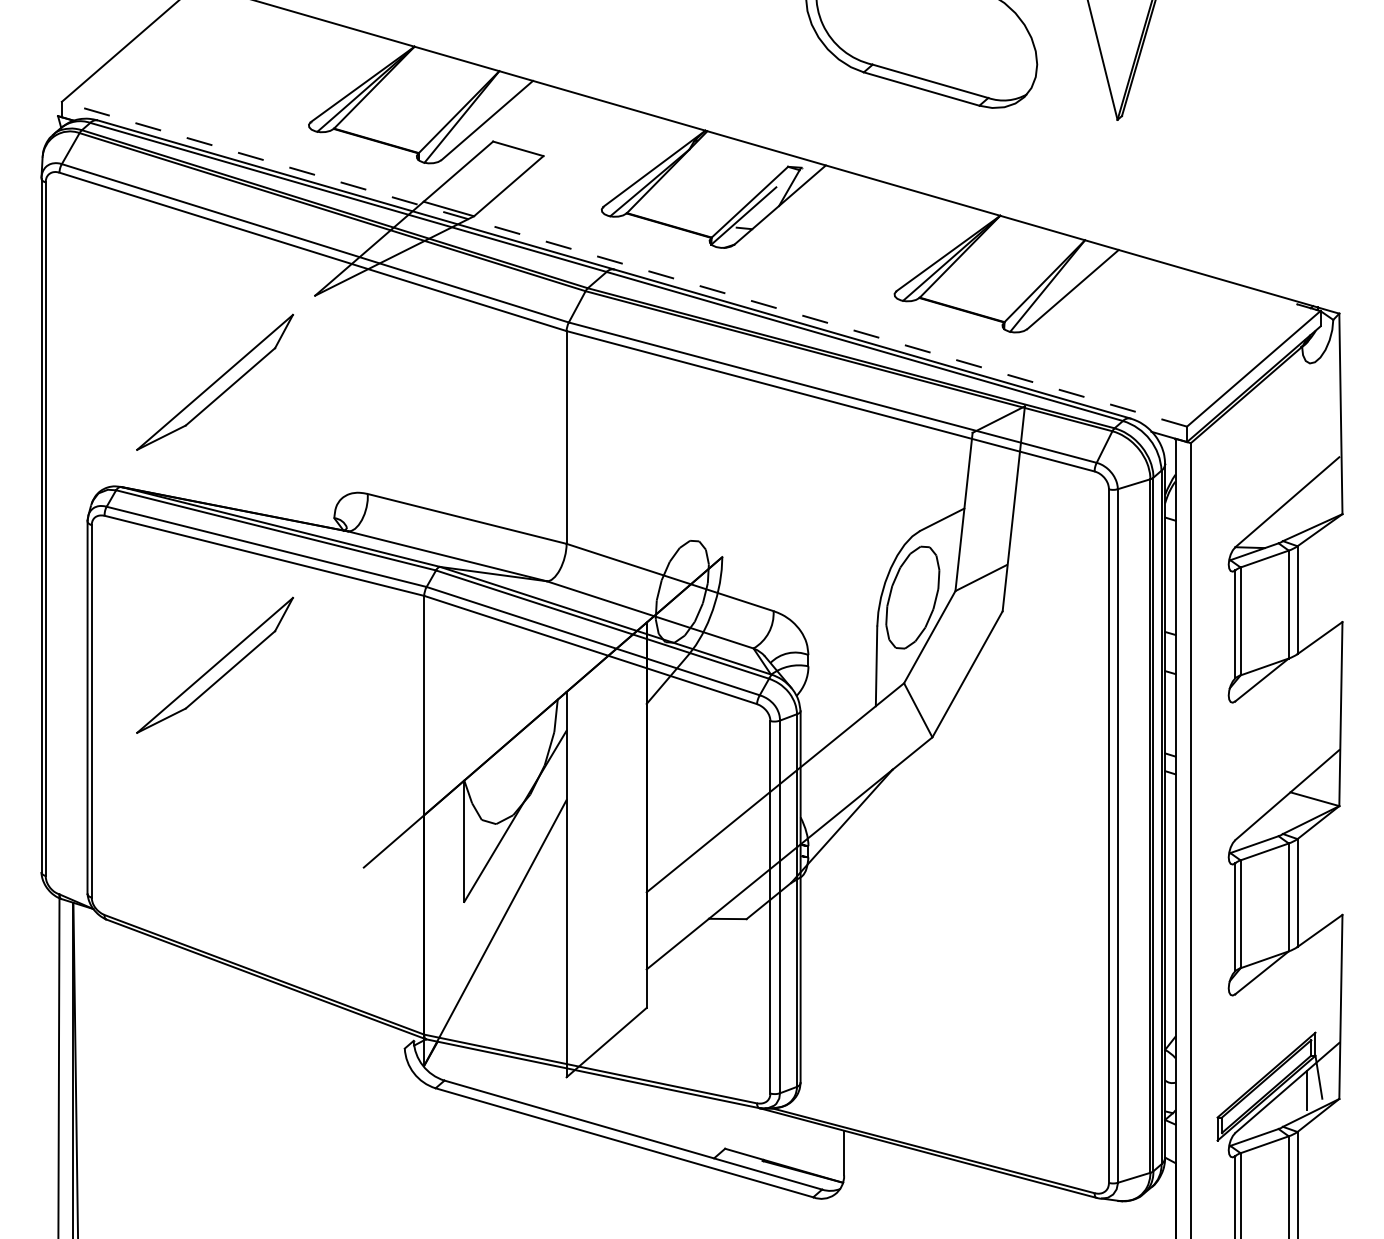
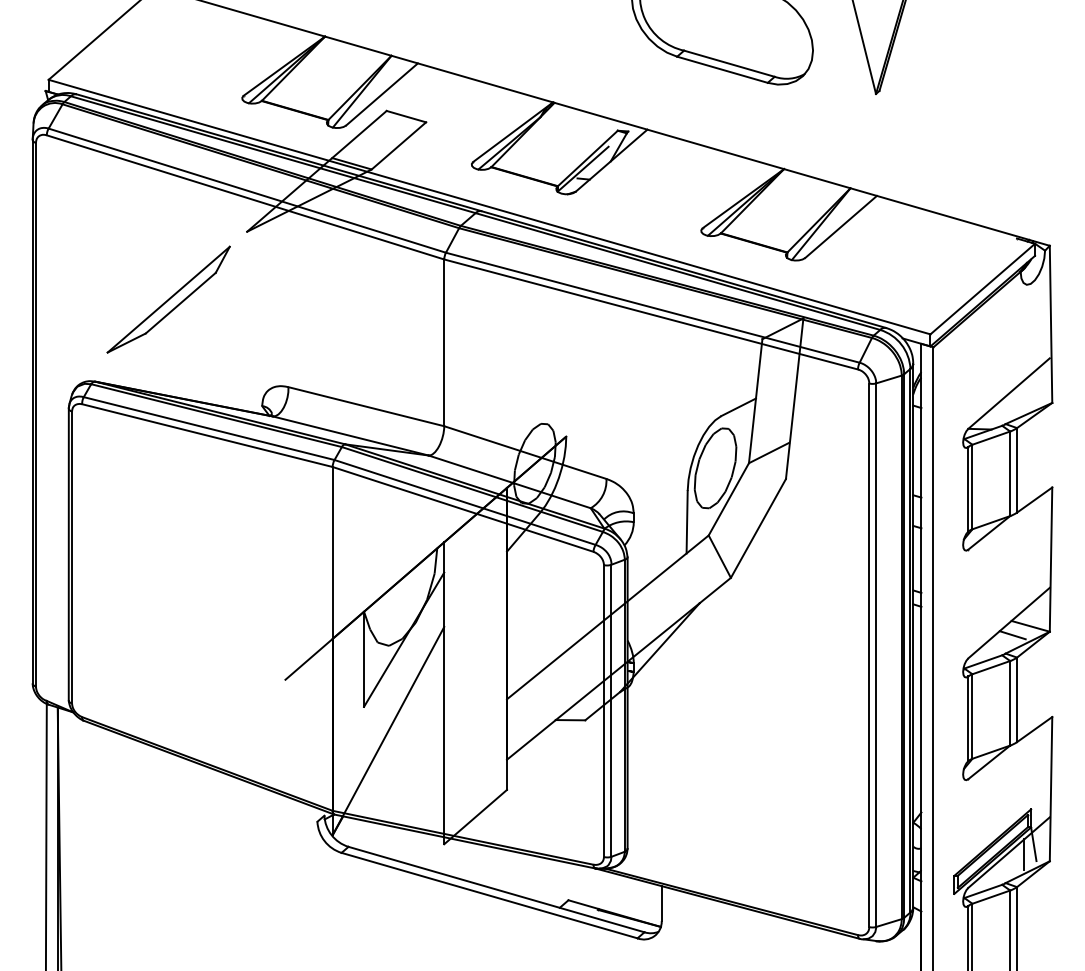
line: (624, 264) -> (489, 207), dashed -> solid
part: (214, 664) -> (168, 520), removed
line: (1291, 810) -> (1012, 635), added

